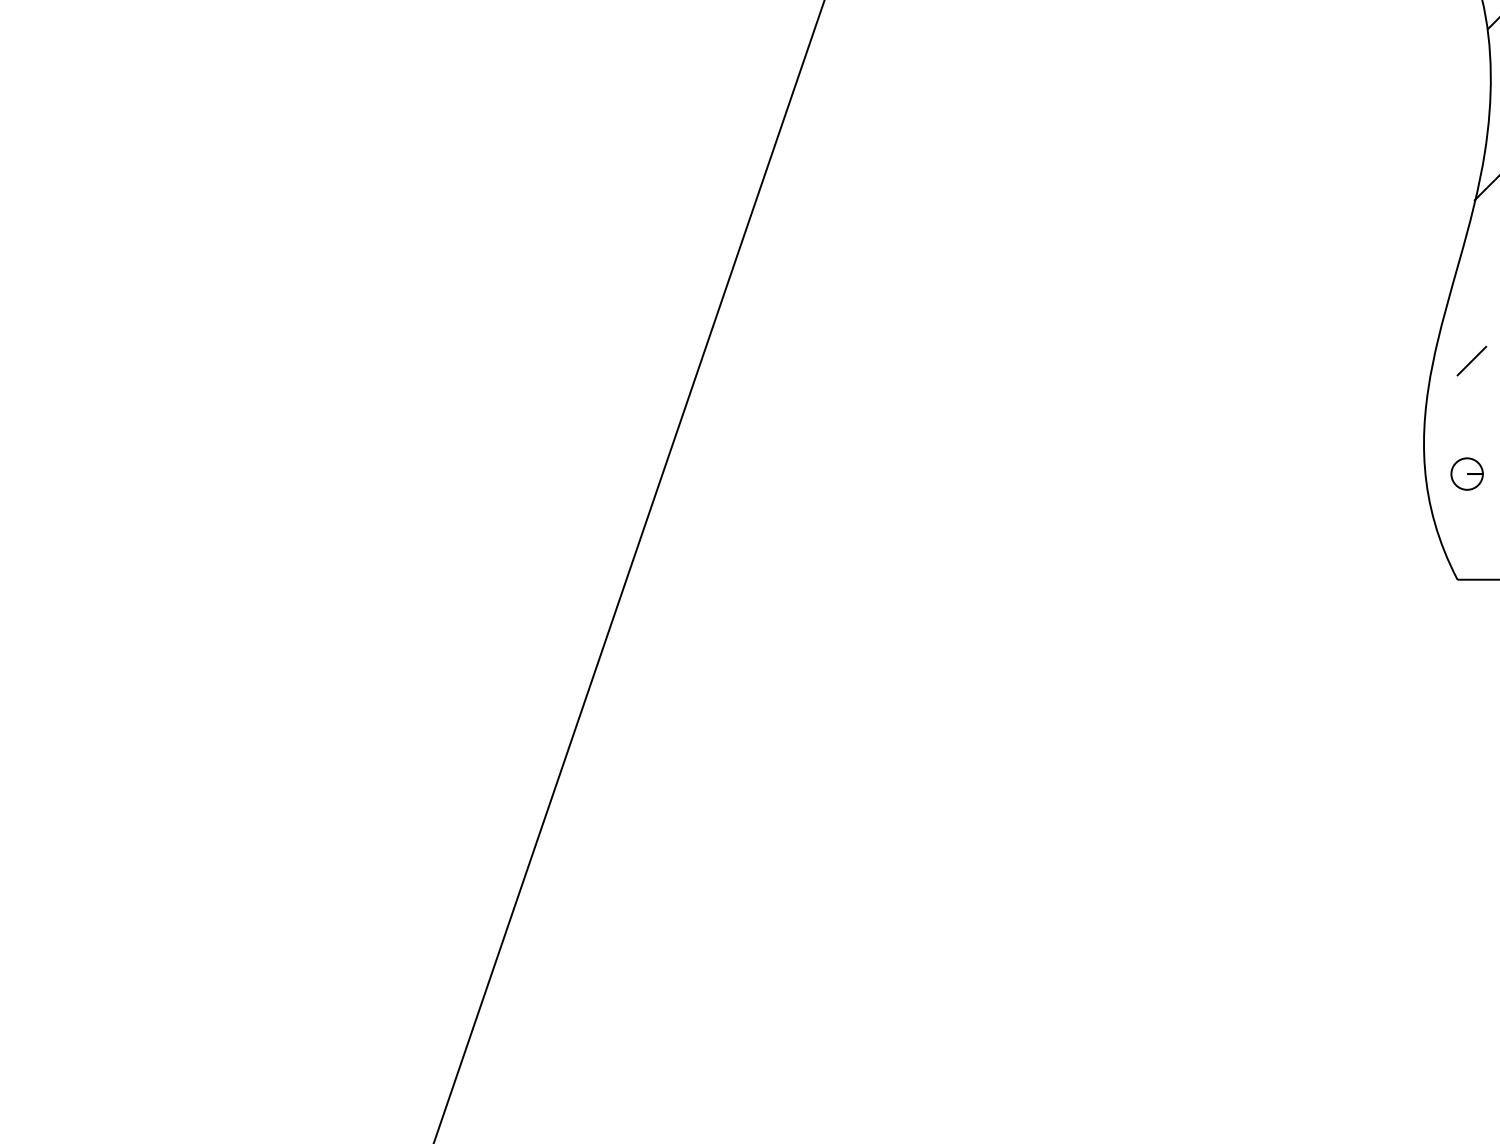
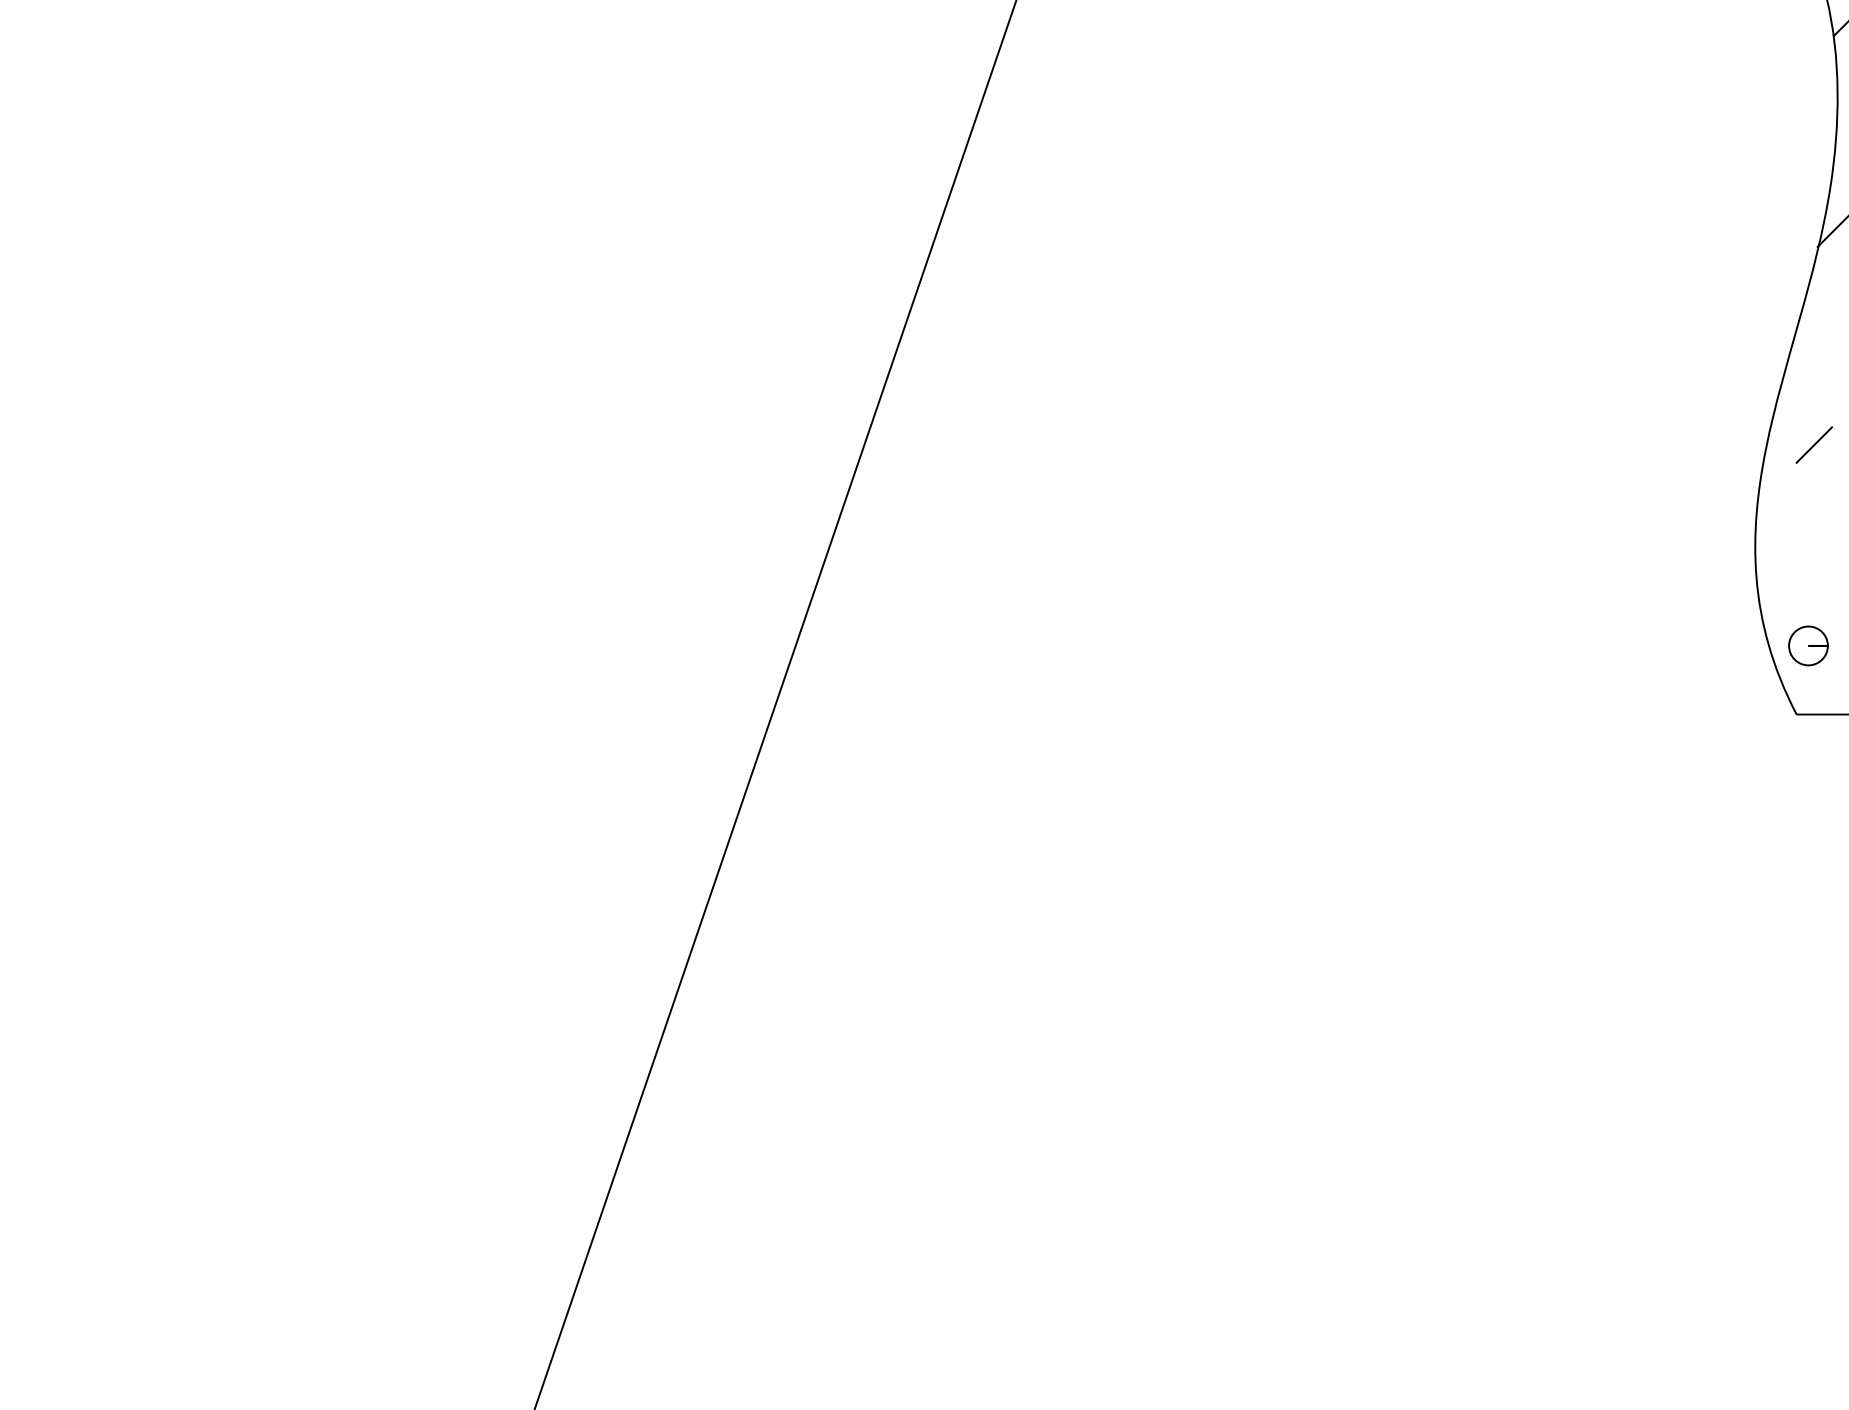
part: (1466, 473) -> (1807, 645), moved

